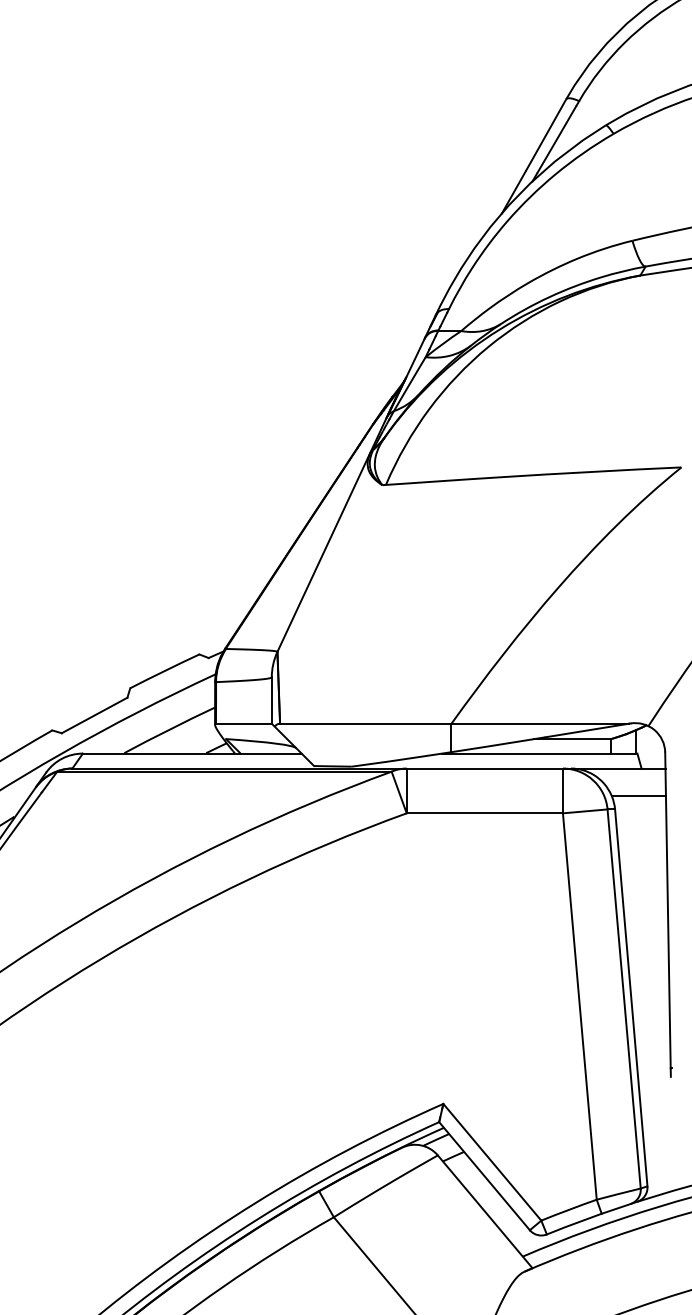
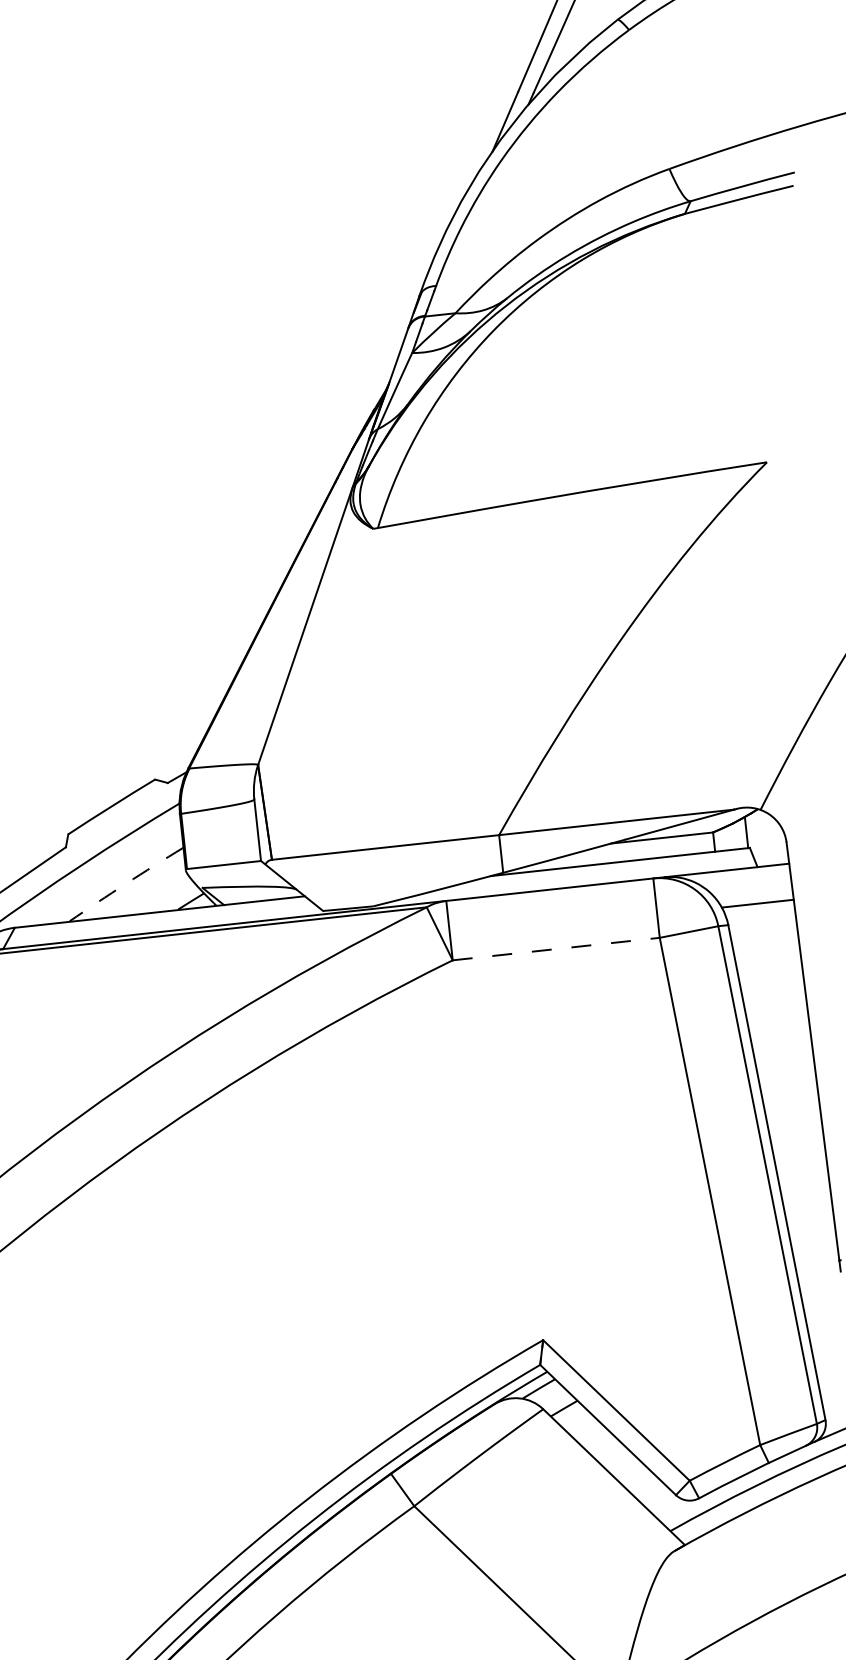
arc: (169, 729) -> (126, 883), solid -> dashed
line: (485, 813) -> (557, 949), solid -> dashed

